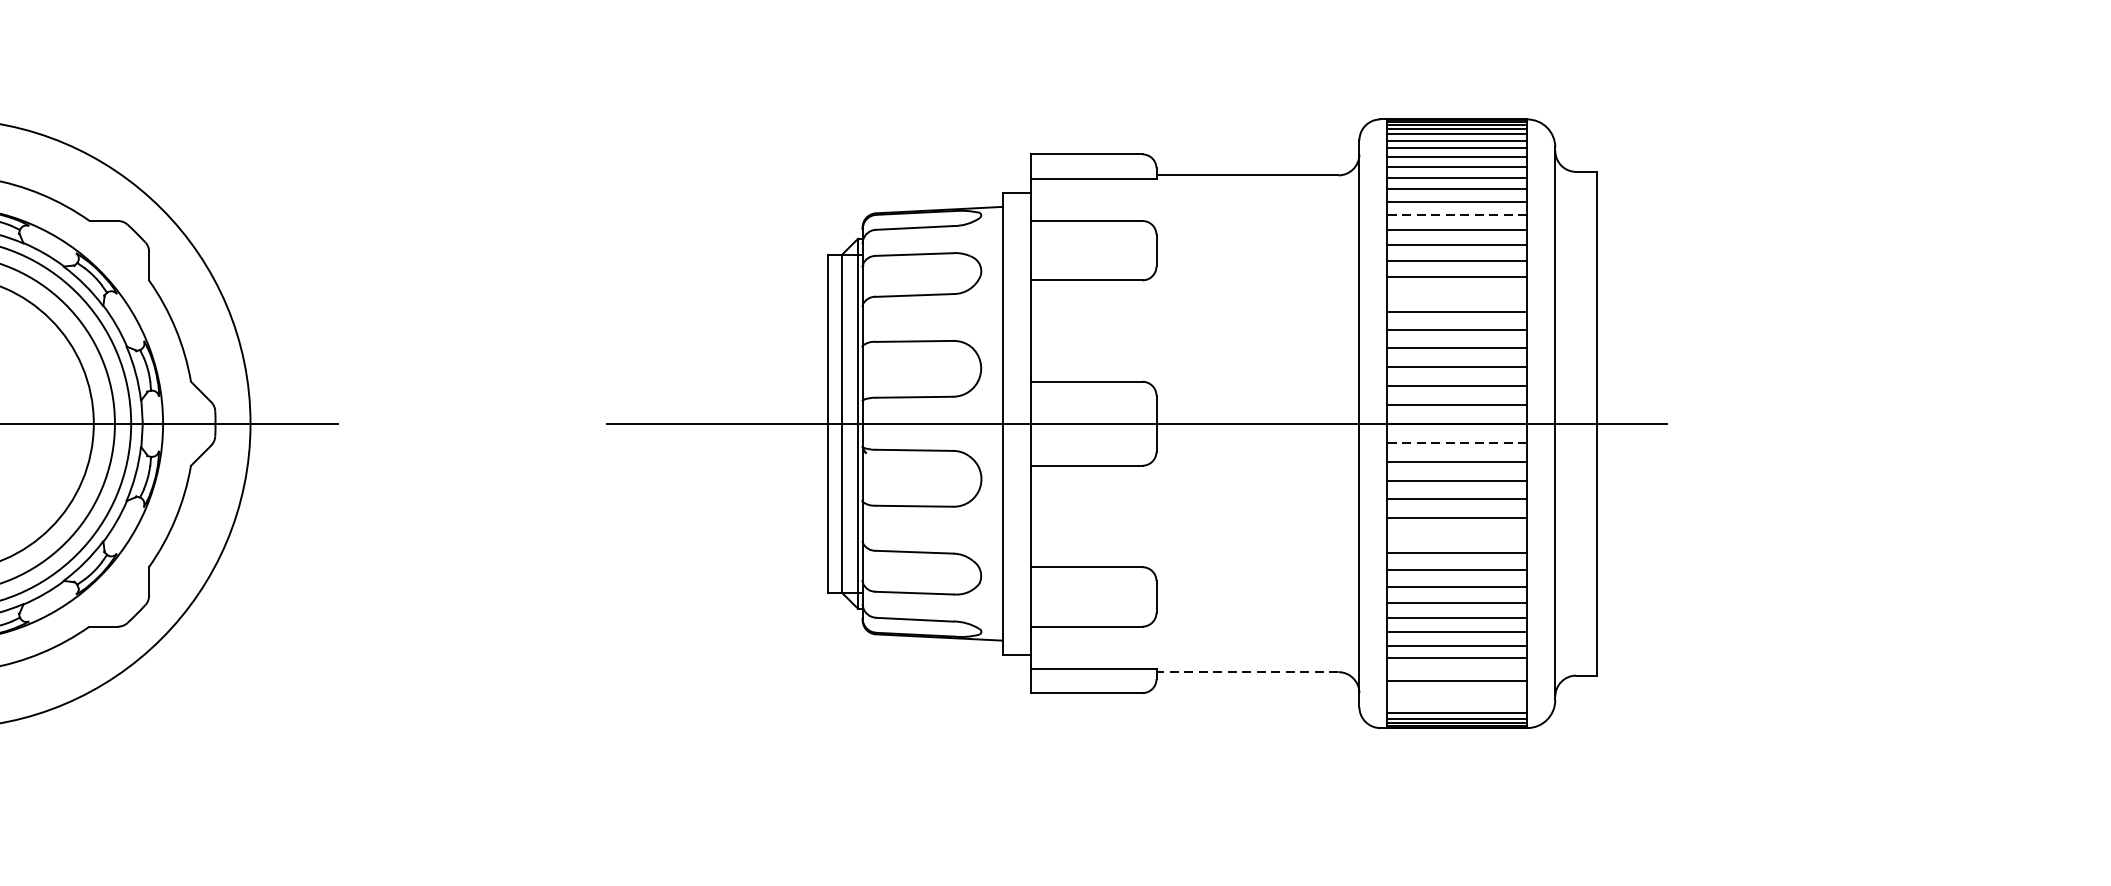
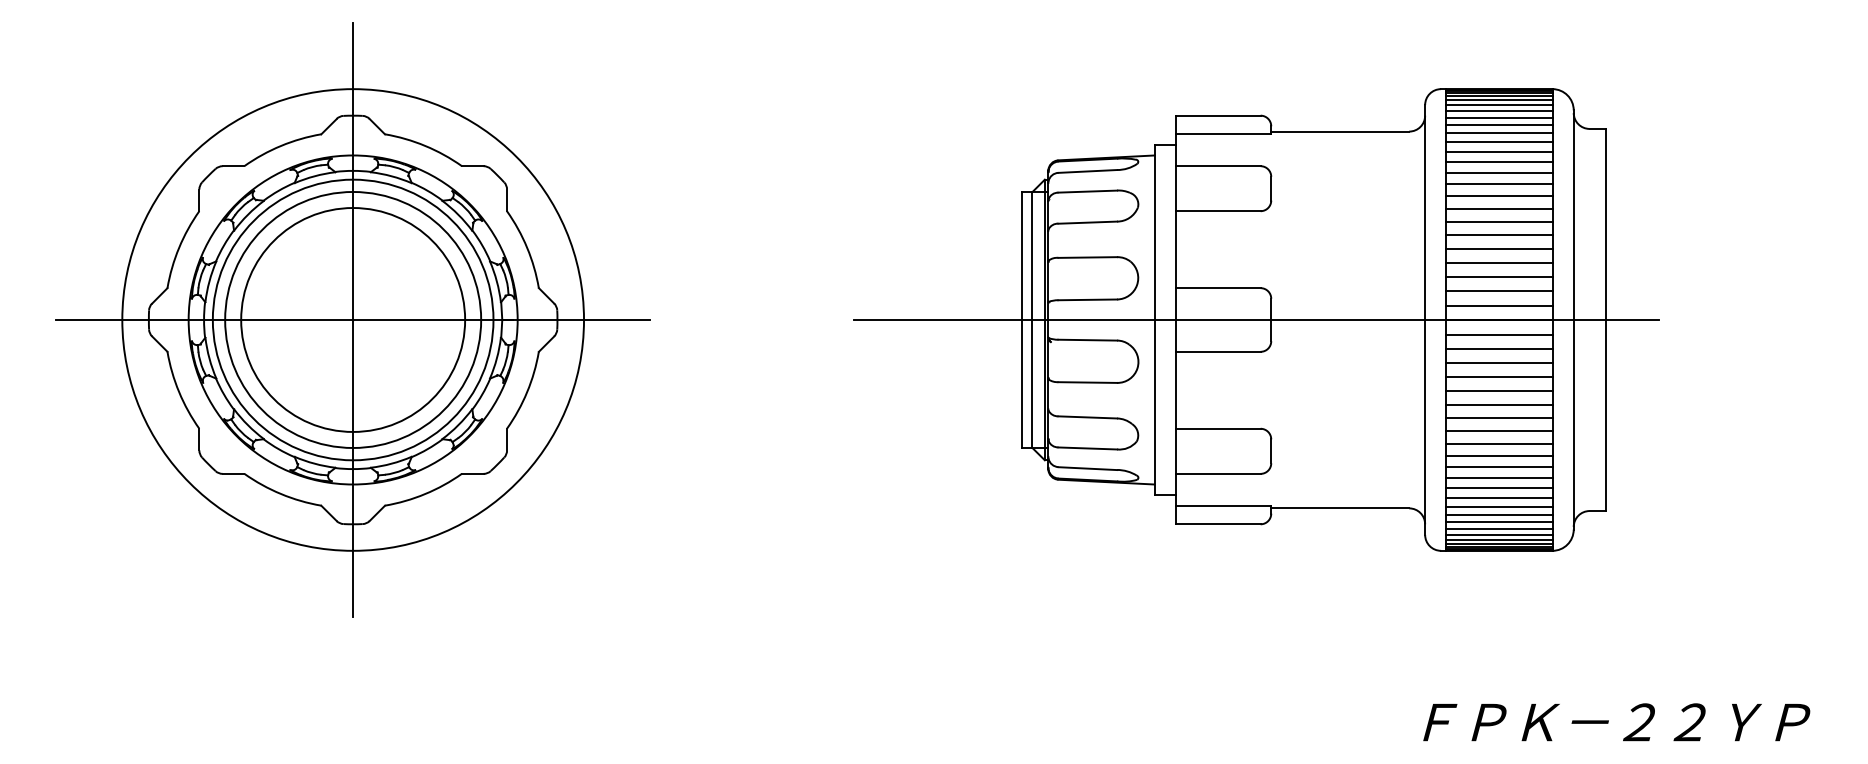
line: (1456, 214) -> (1498, 161), dashed -> solid
line: (1457, 293) -> (1499, 221), added
line: (1456, 442) -> (1498, 334), dashed -> solid
line: (1457, 536) -> (1499, 405), added
line: (1457, 669) -> (1499, 506), added
line: (1247, 672) -> (1340, 508), dashed -> solid
line: (1457, 690) -> (1499, 522), added
line: (1457, 698) -> (1499, 528), added
line: (1457, 706) -> (1499, 534), added

